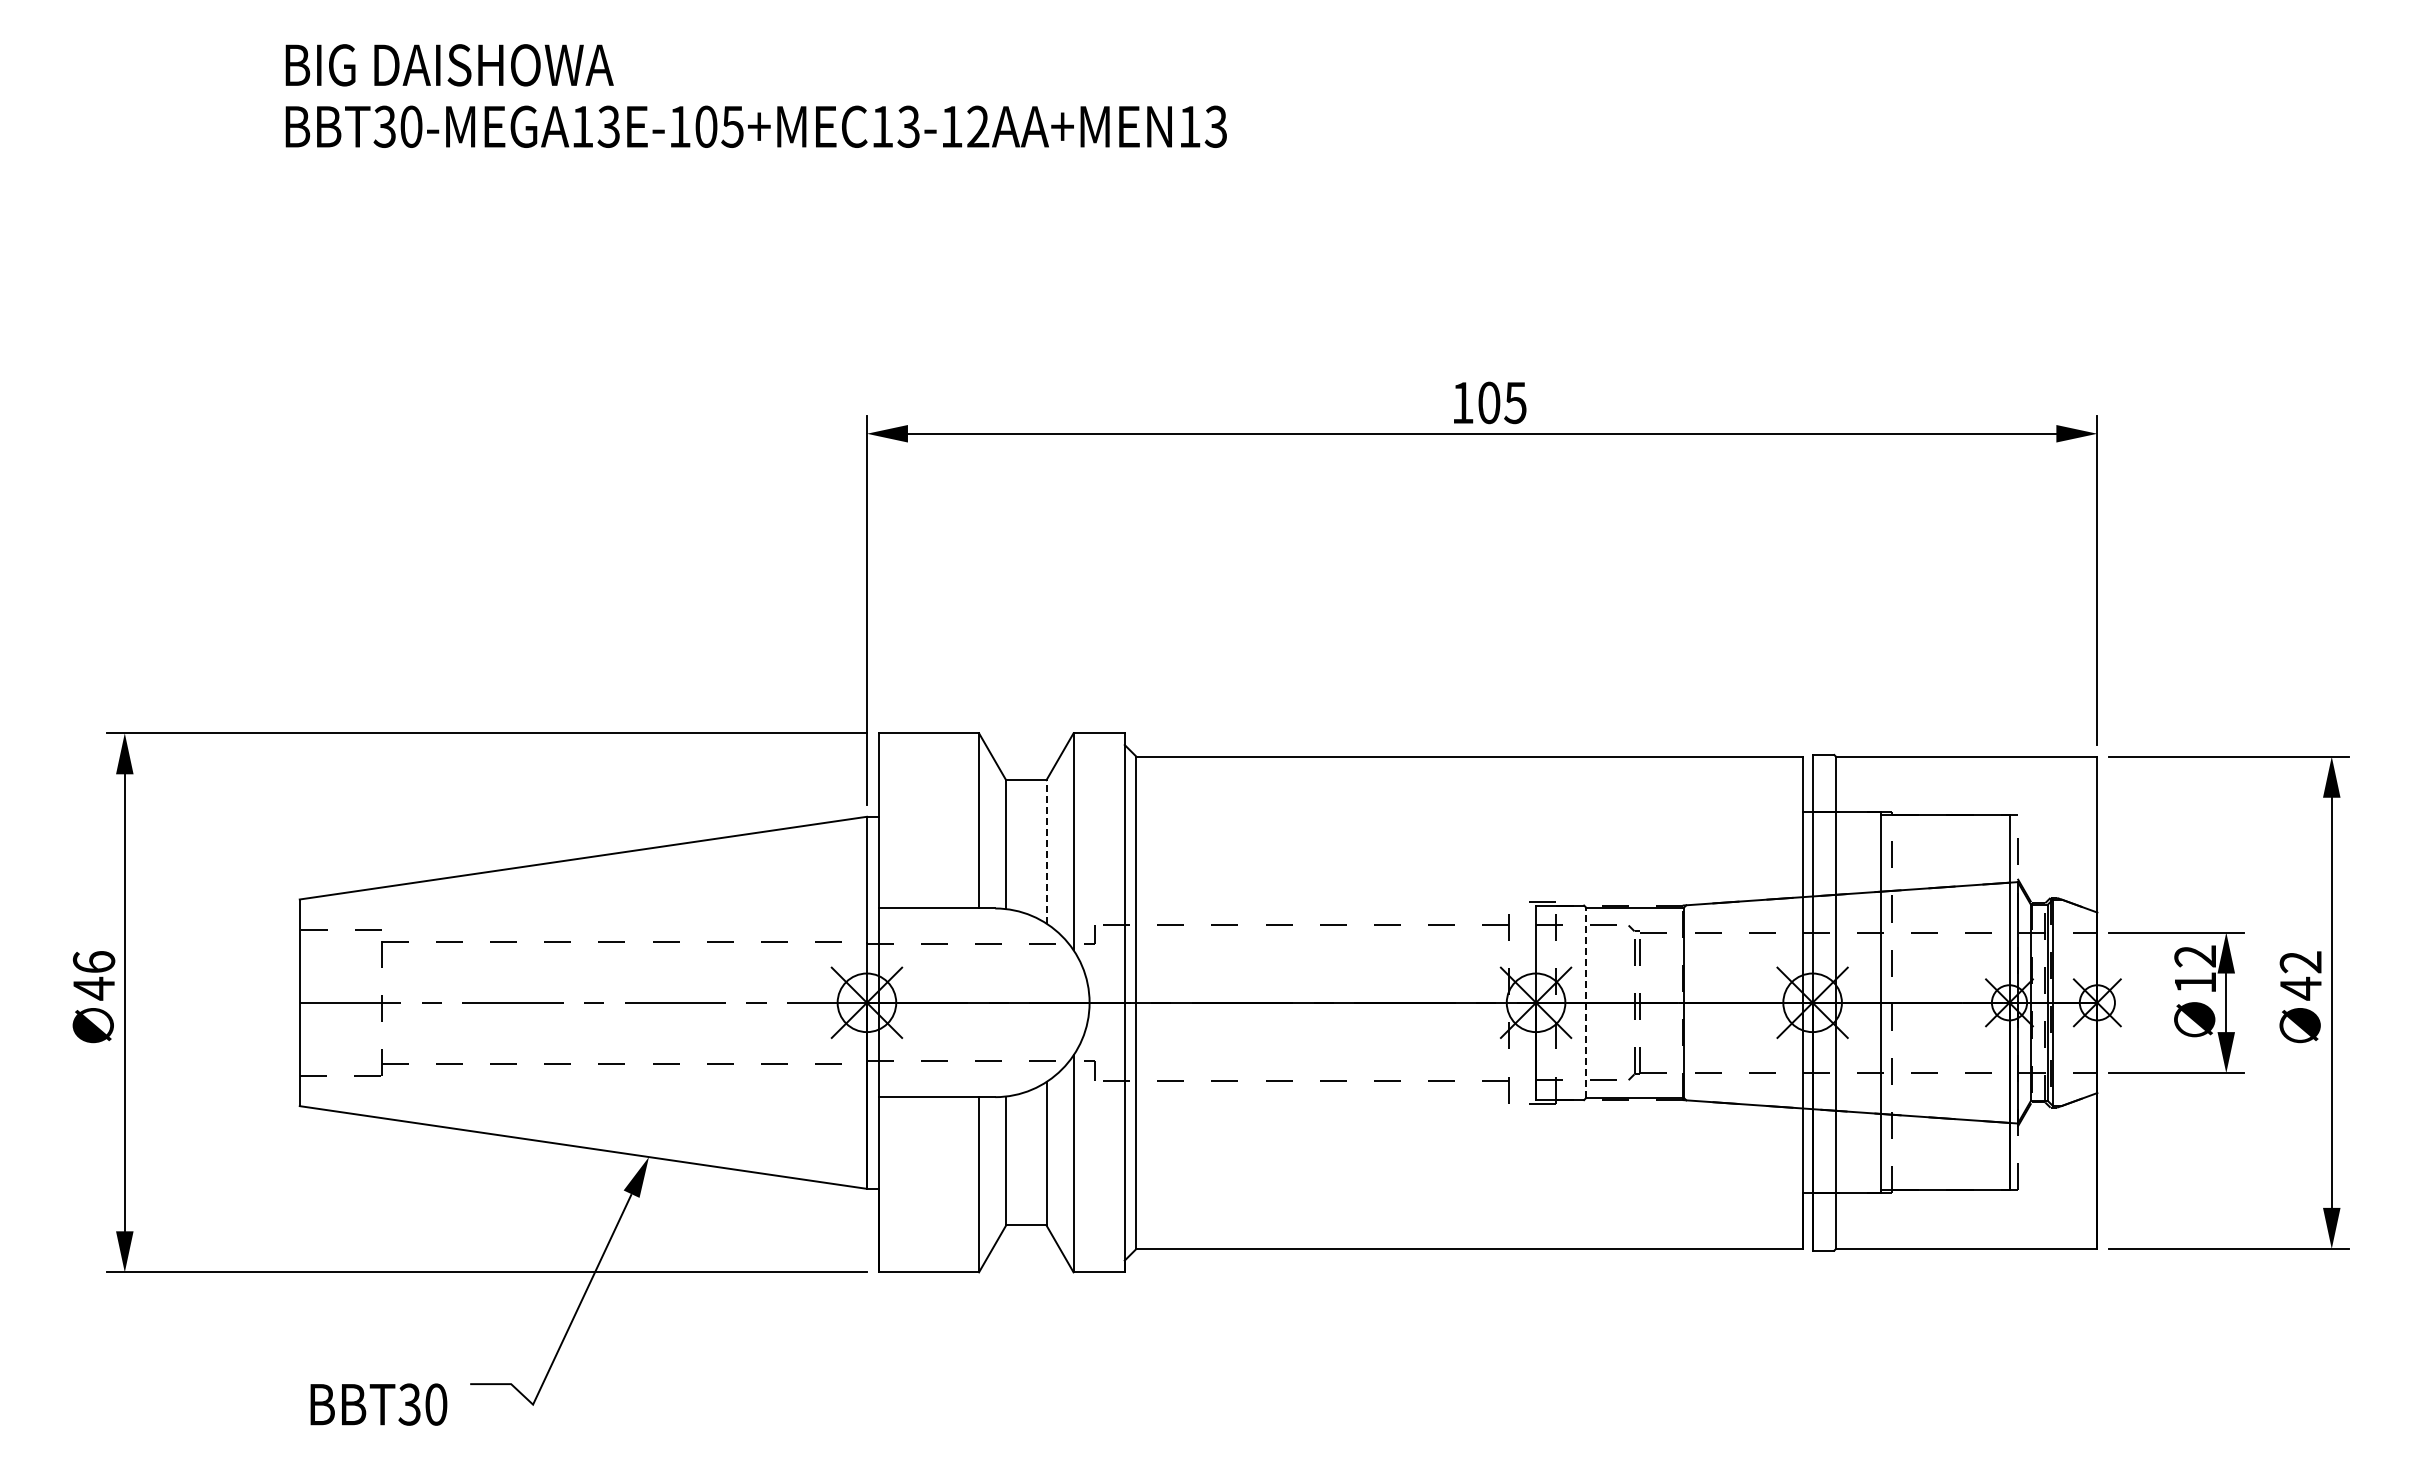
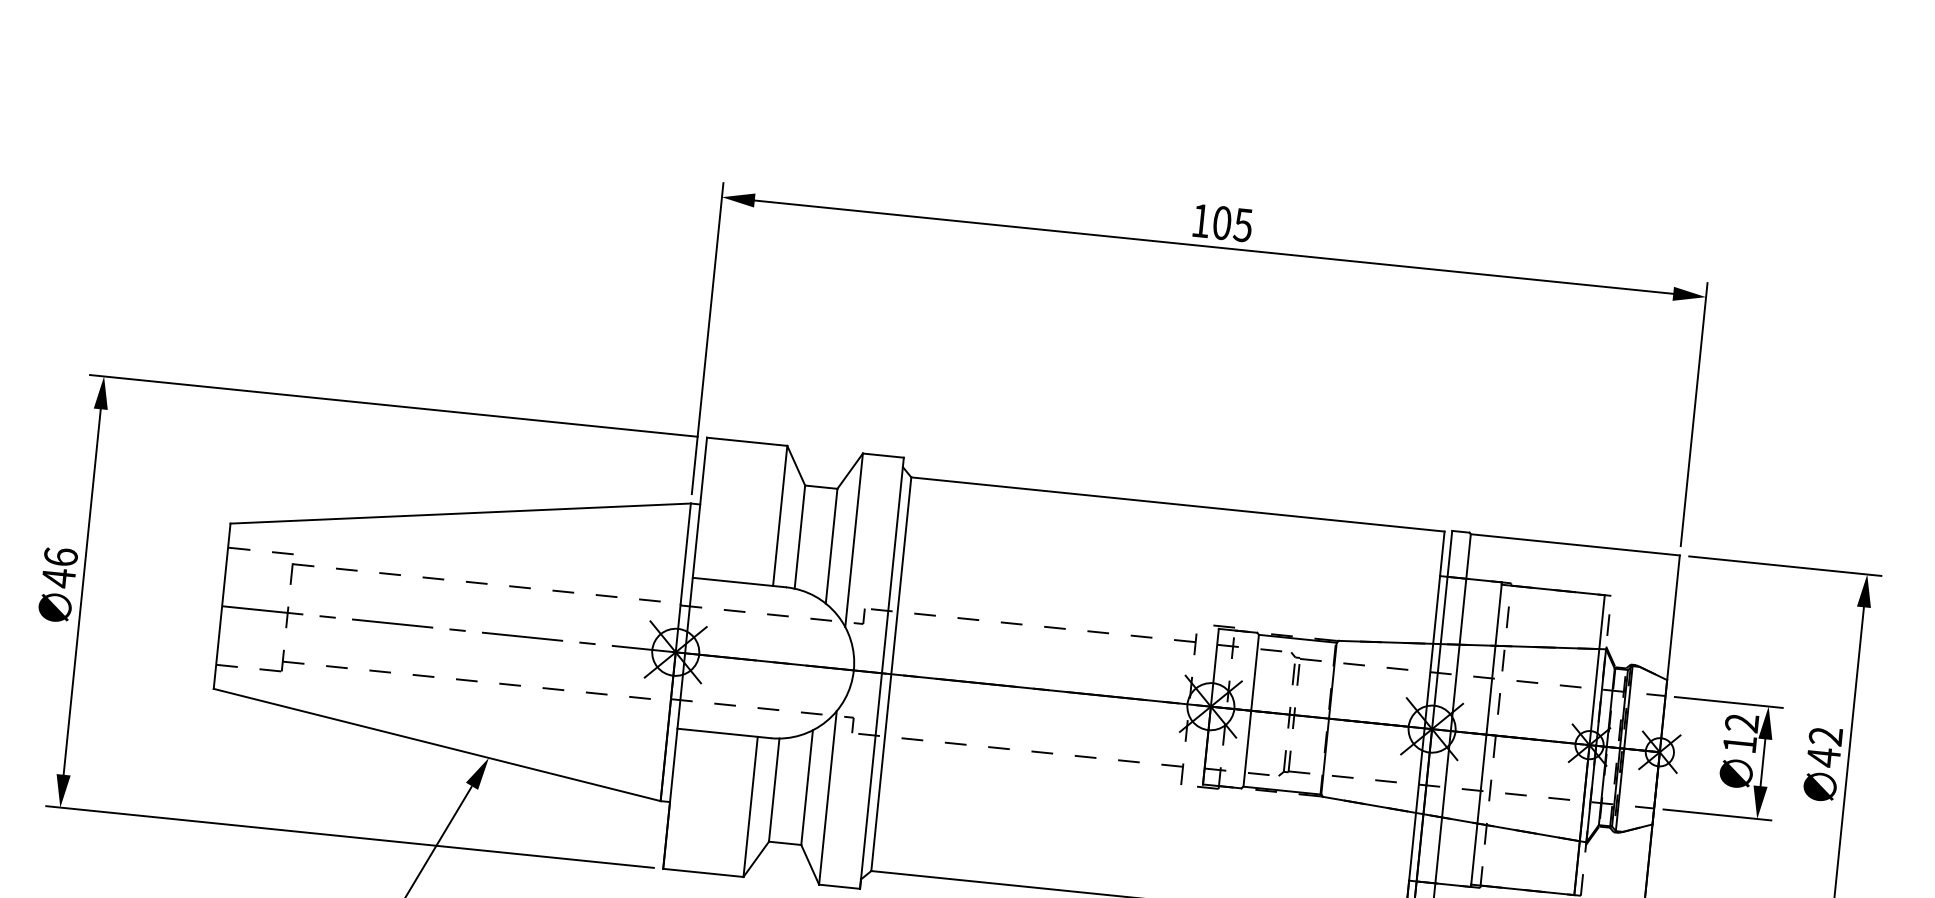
line: (1046, 851) -> (831, 545), dashed -> solid
line: (1586, 1002) -> (1251, 710), dashed -> solid

